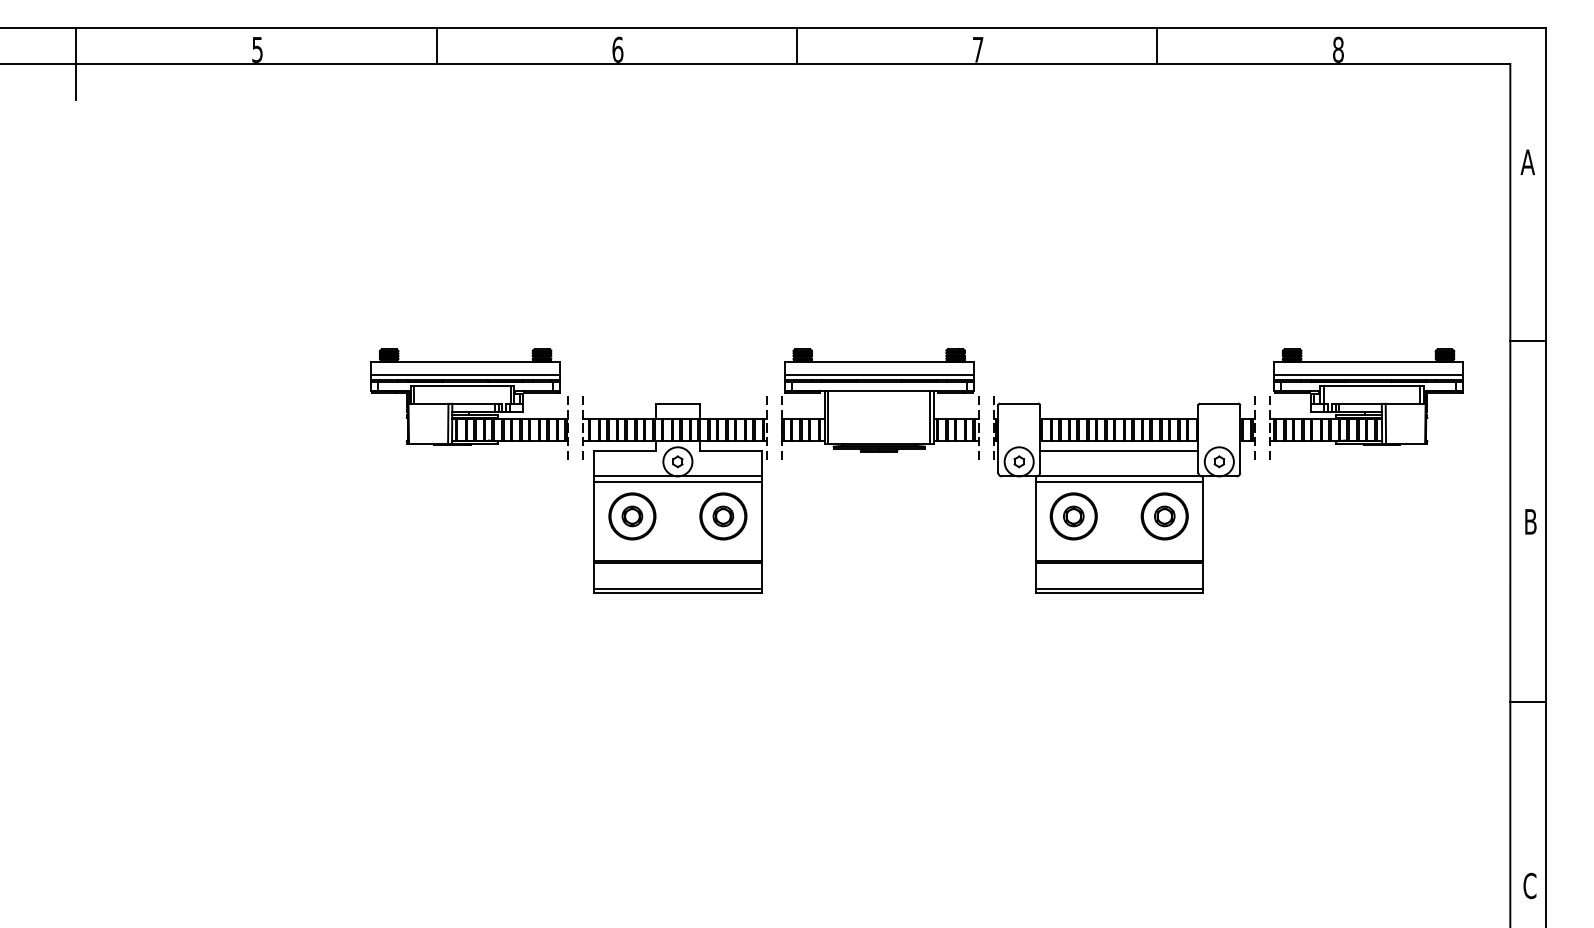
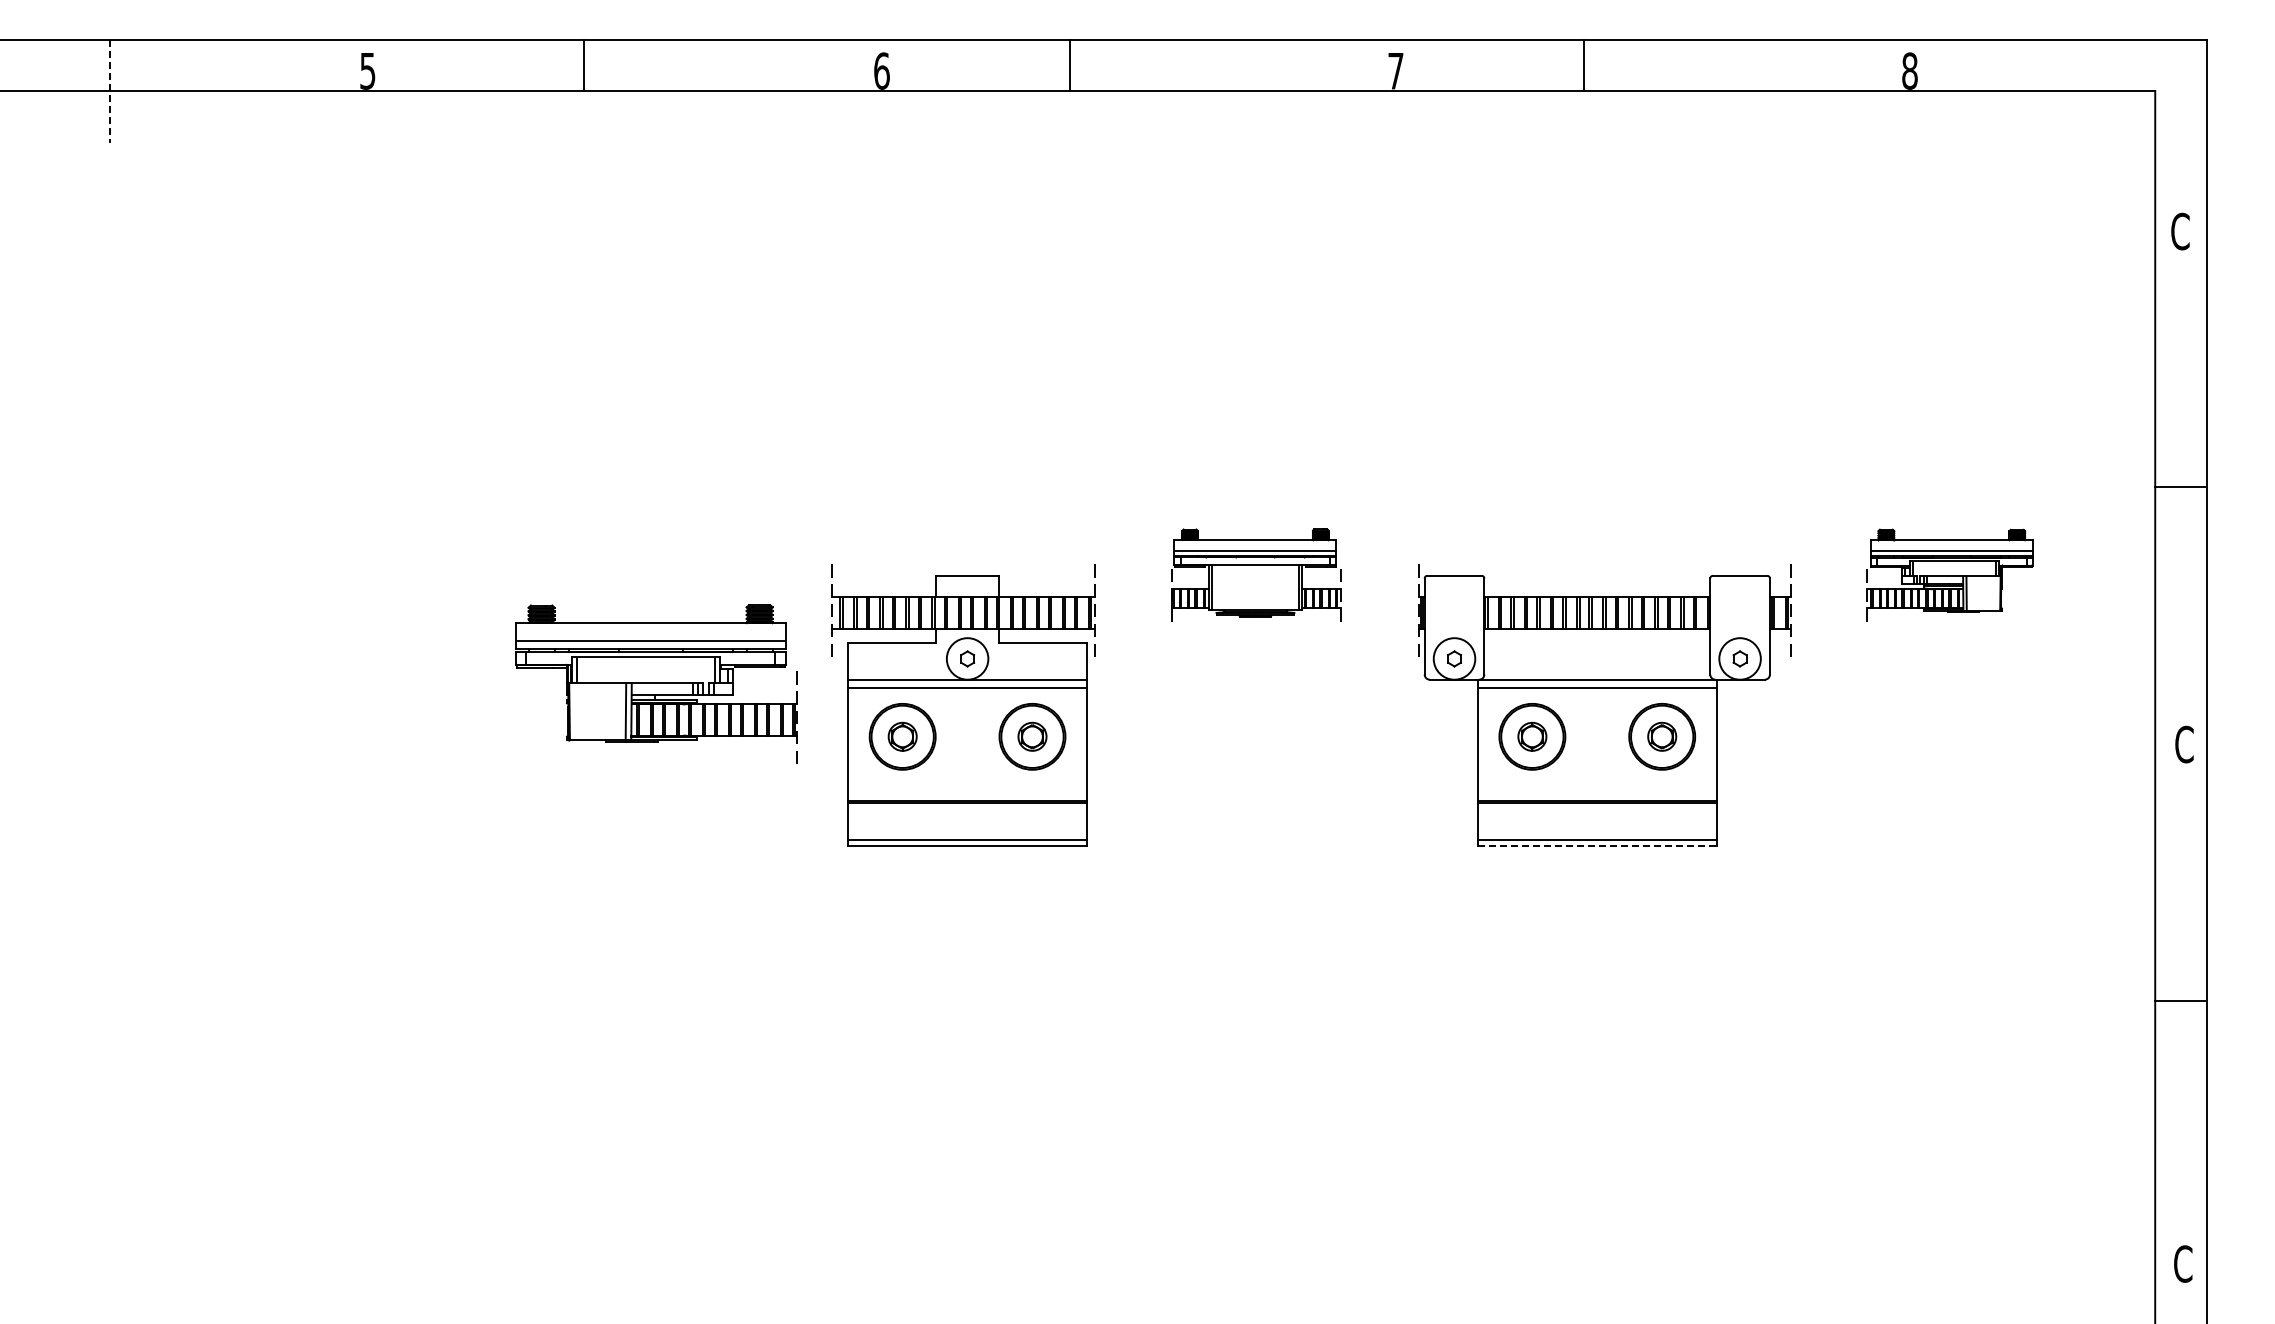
line: (436, 45) -> (583, 65), moved
line: (797, 45) -> (1069, 65), moved
line: (1157, 45) -> (1583, 65), moved
line: (76, 64) -> (109, 91), solid -> dashed
text: (1527, 162) -> (2179, 231), A -> C
part: (469, 404) -> (656, 683), moved
part: (880, 404) -> (1256, 576), size x0.6
part: (1366, 404) -> (1949, 576), size x0.6
line: (1119, 451) -> (1597, 643), removed
text: (1530, 521) -> (2184, 744), B -> C
line: (1119, 592) -> (1597, 845), solid -> dashed

